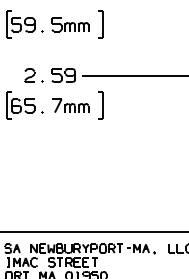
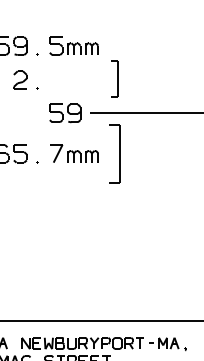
part: (100, 24) -> (114, 78), moved
part: (33, 75) -> (25, 80), moved
part: (100, 105) -> (114, 153), size x1.6

